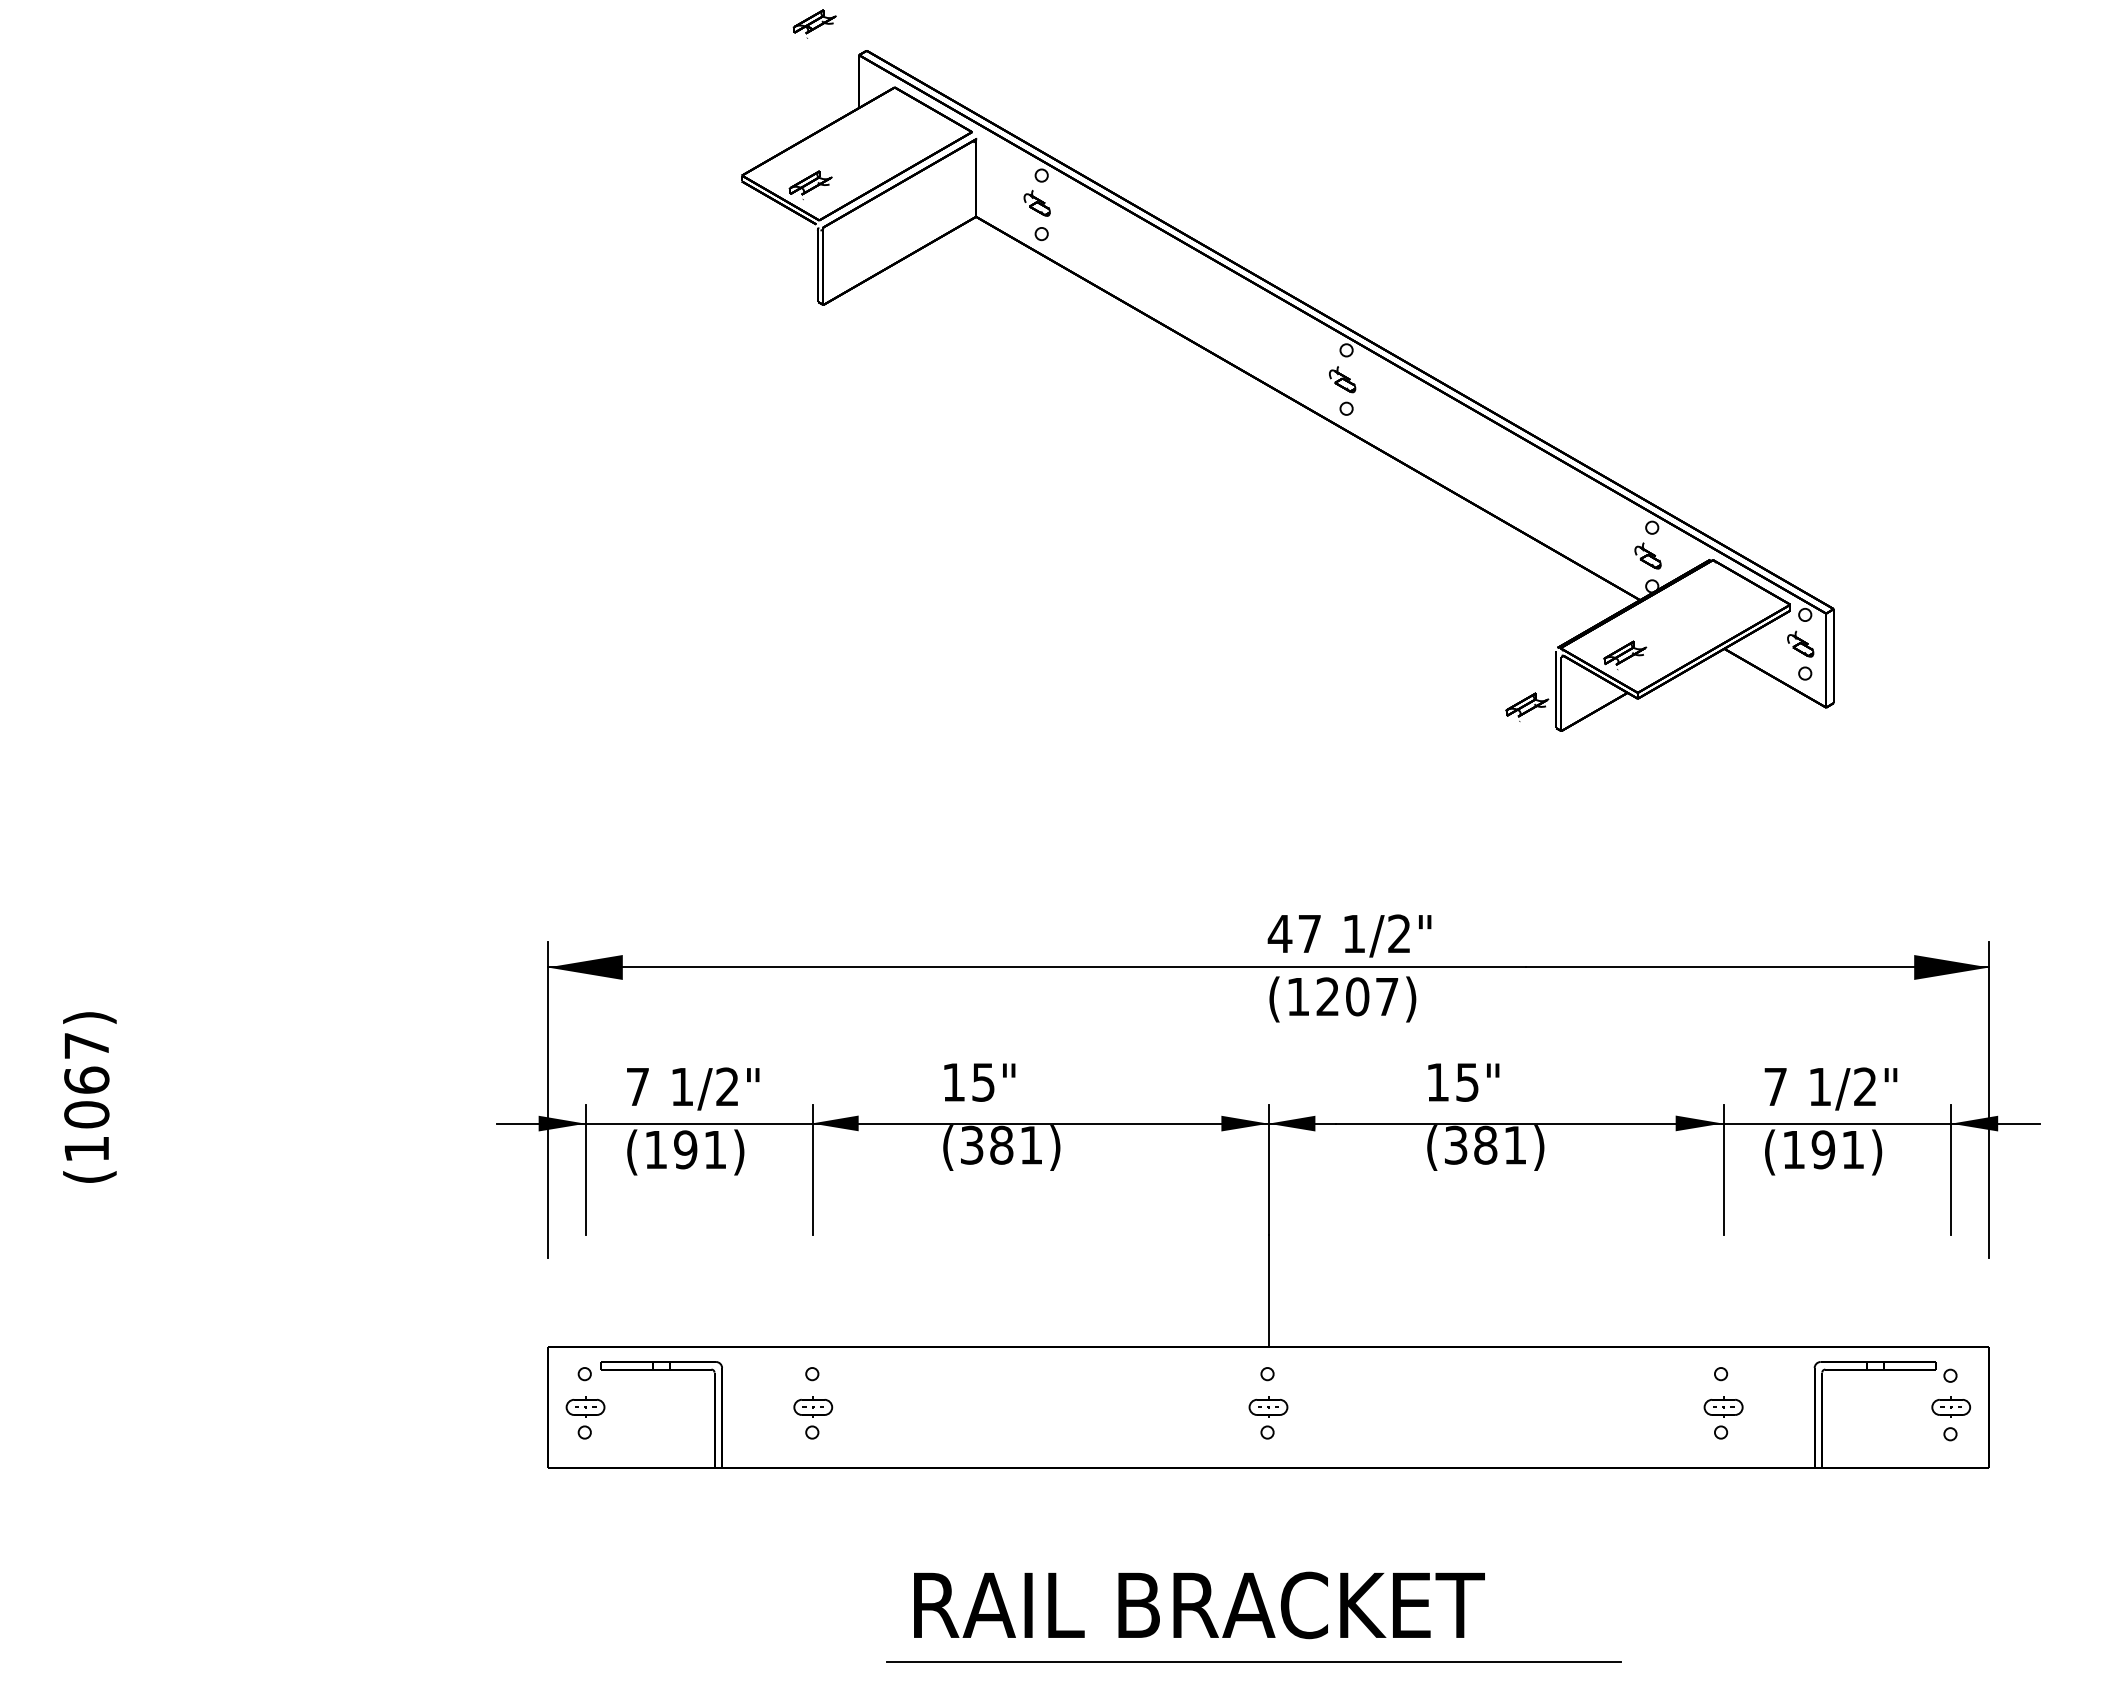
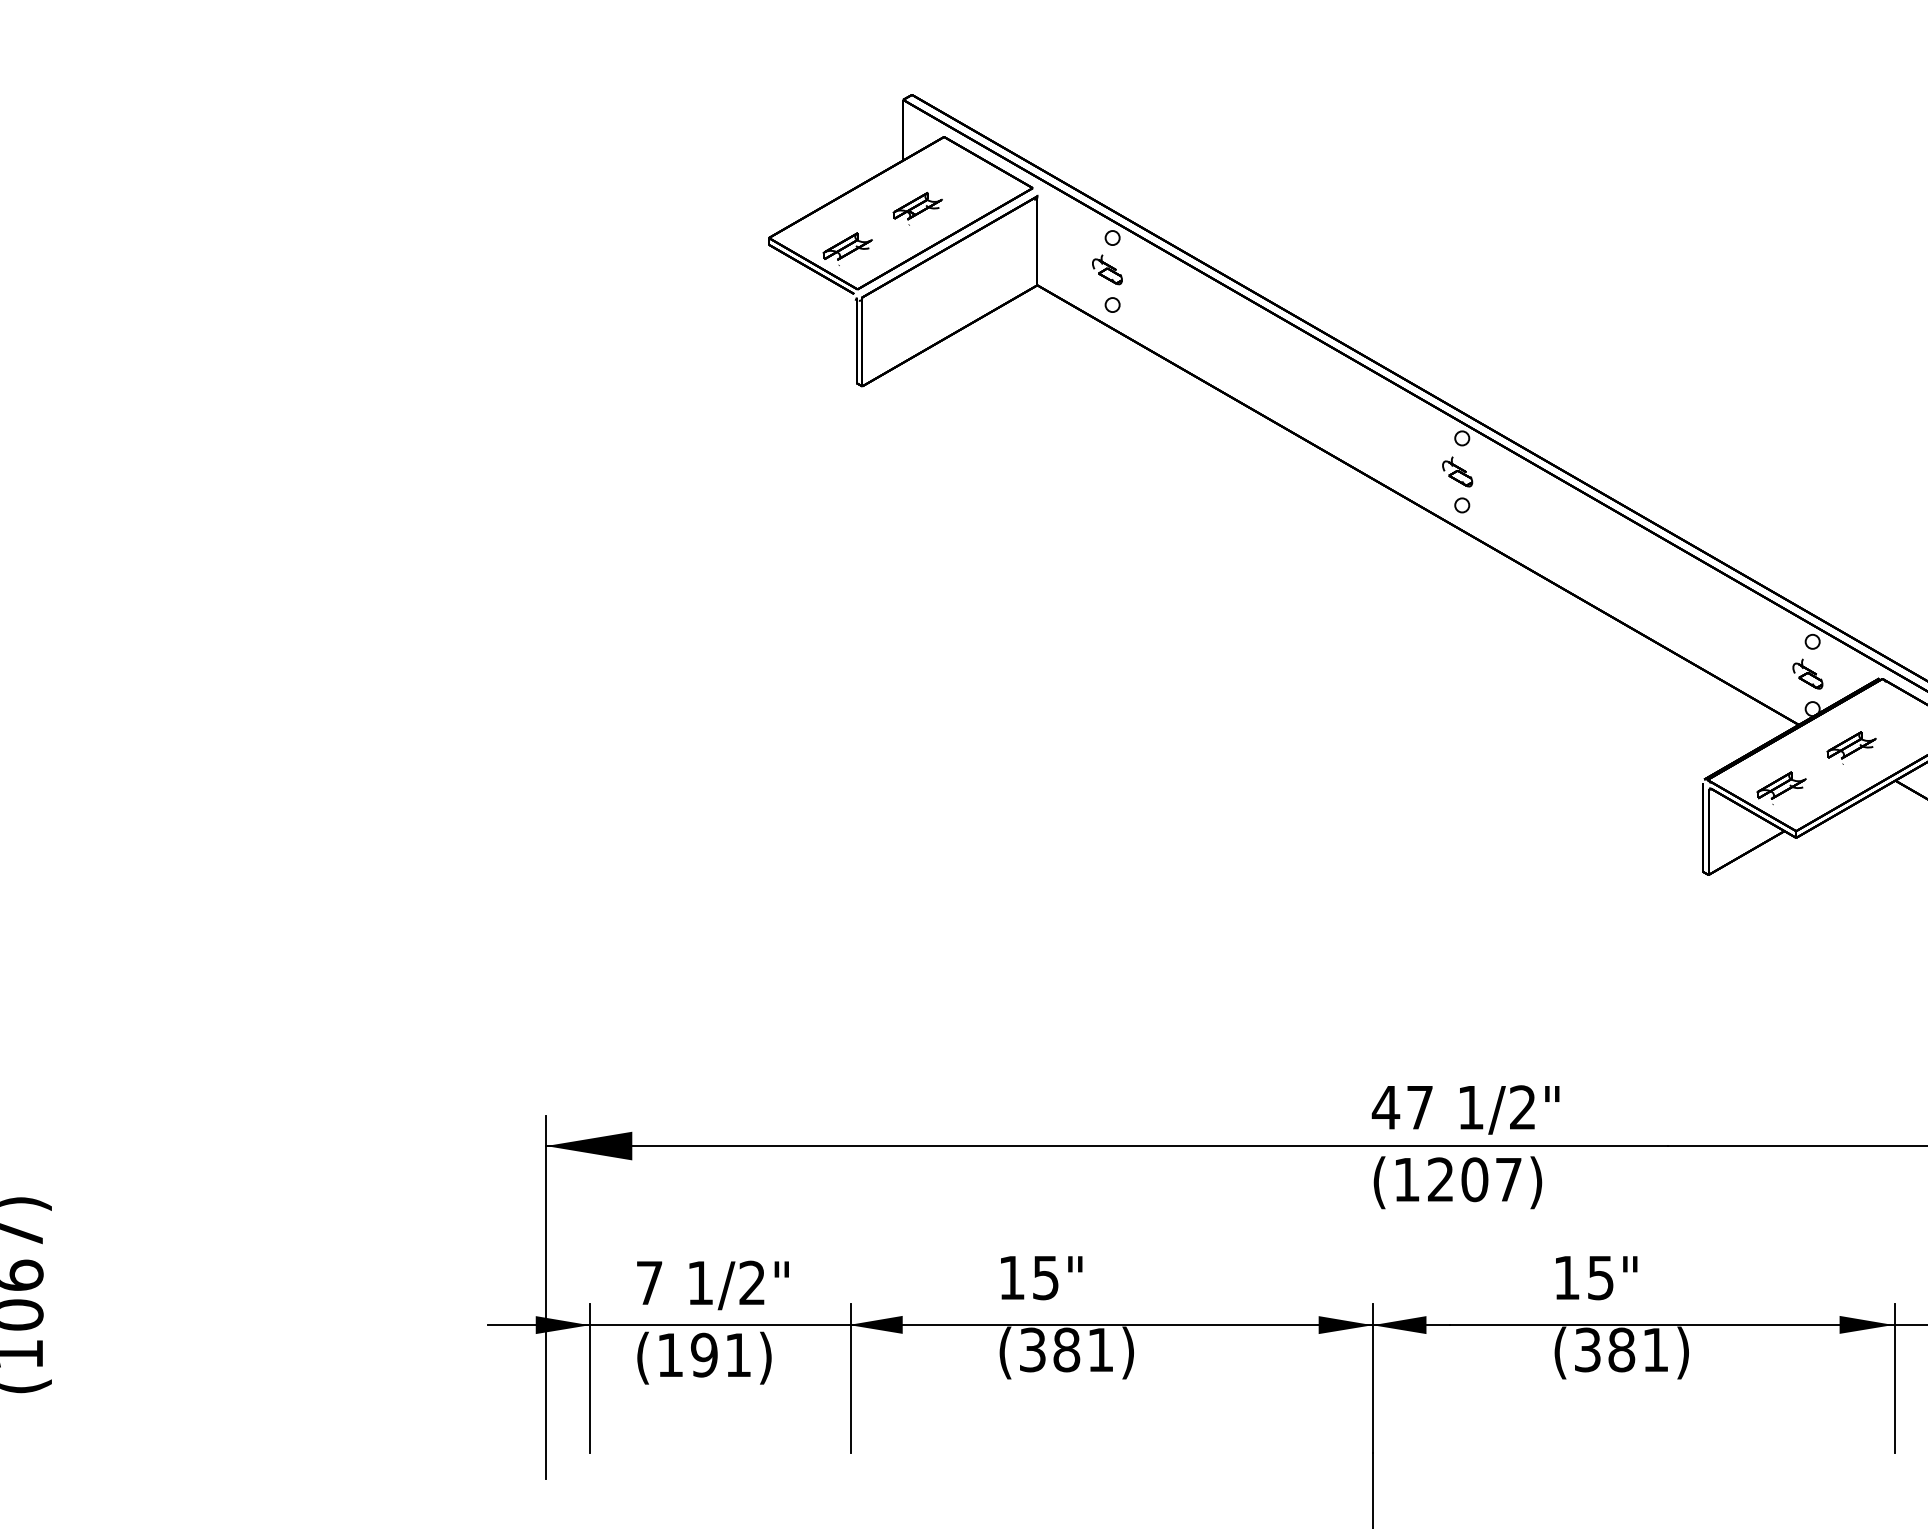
part: (814, 23) -> (917, 208), moved
part: (1527, 706) -> (1852, 747), moved

